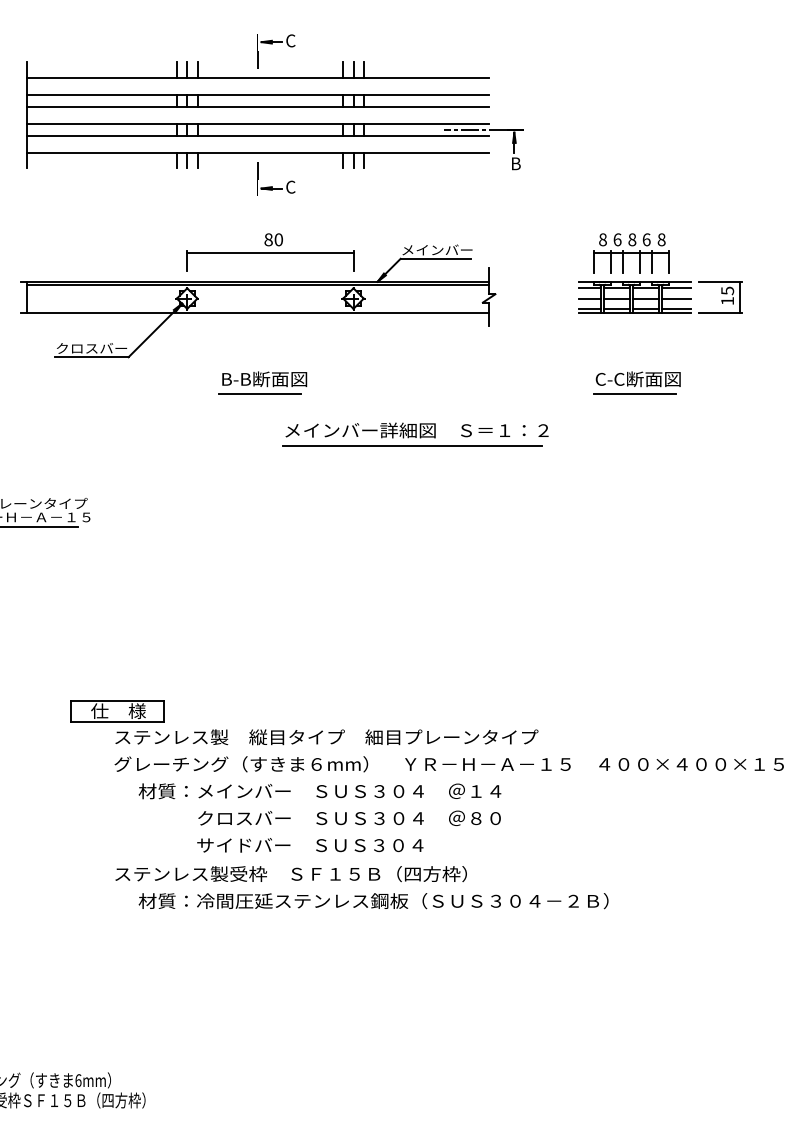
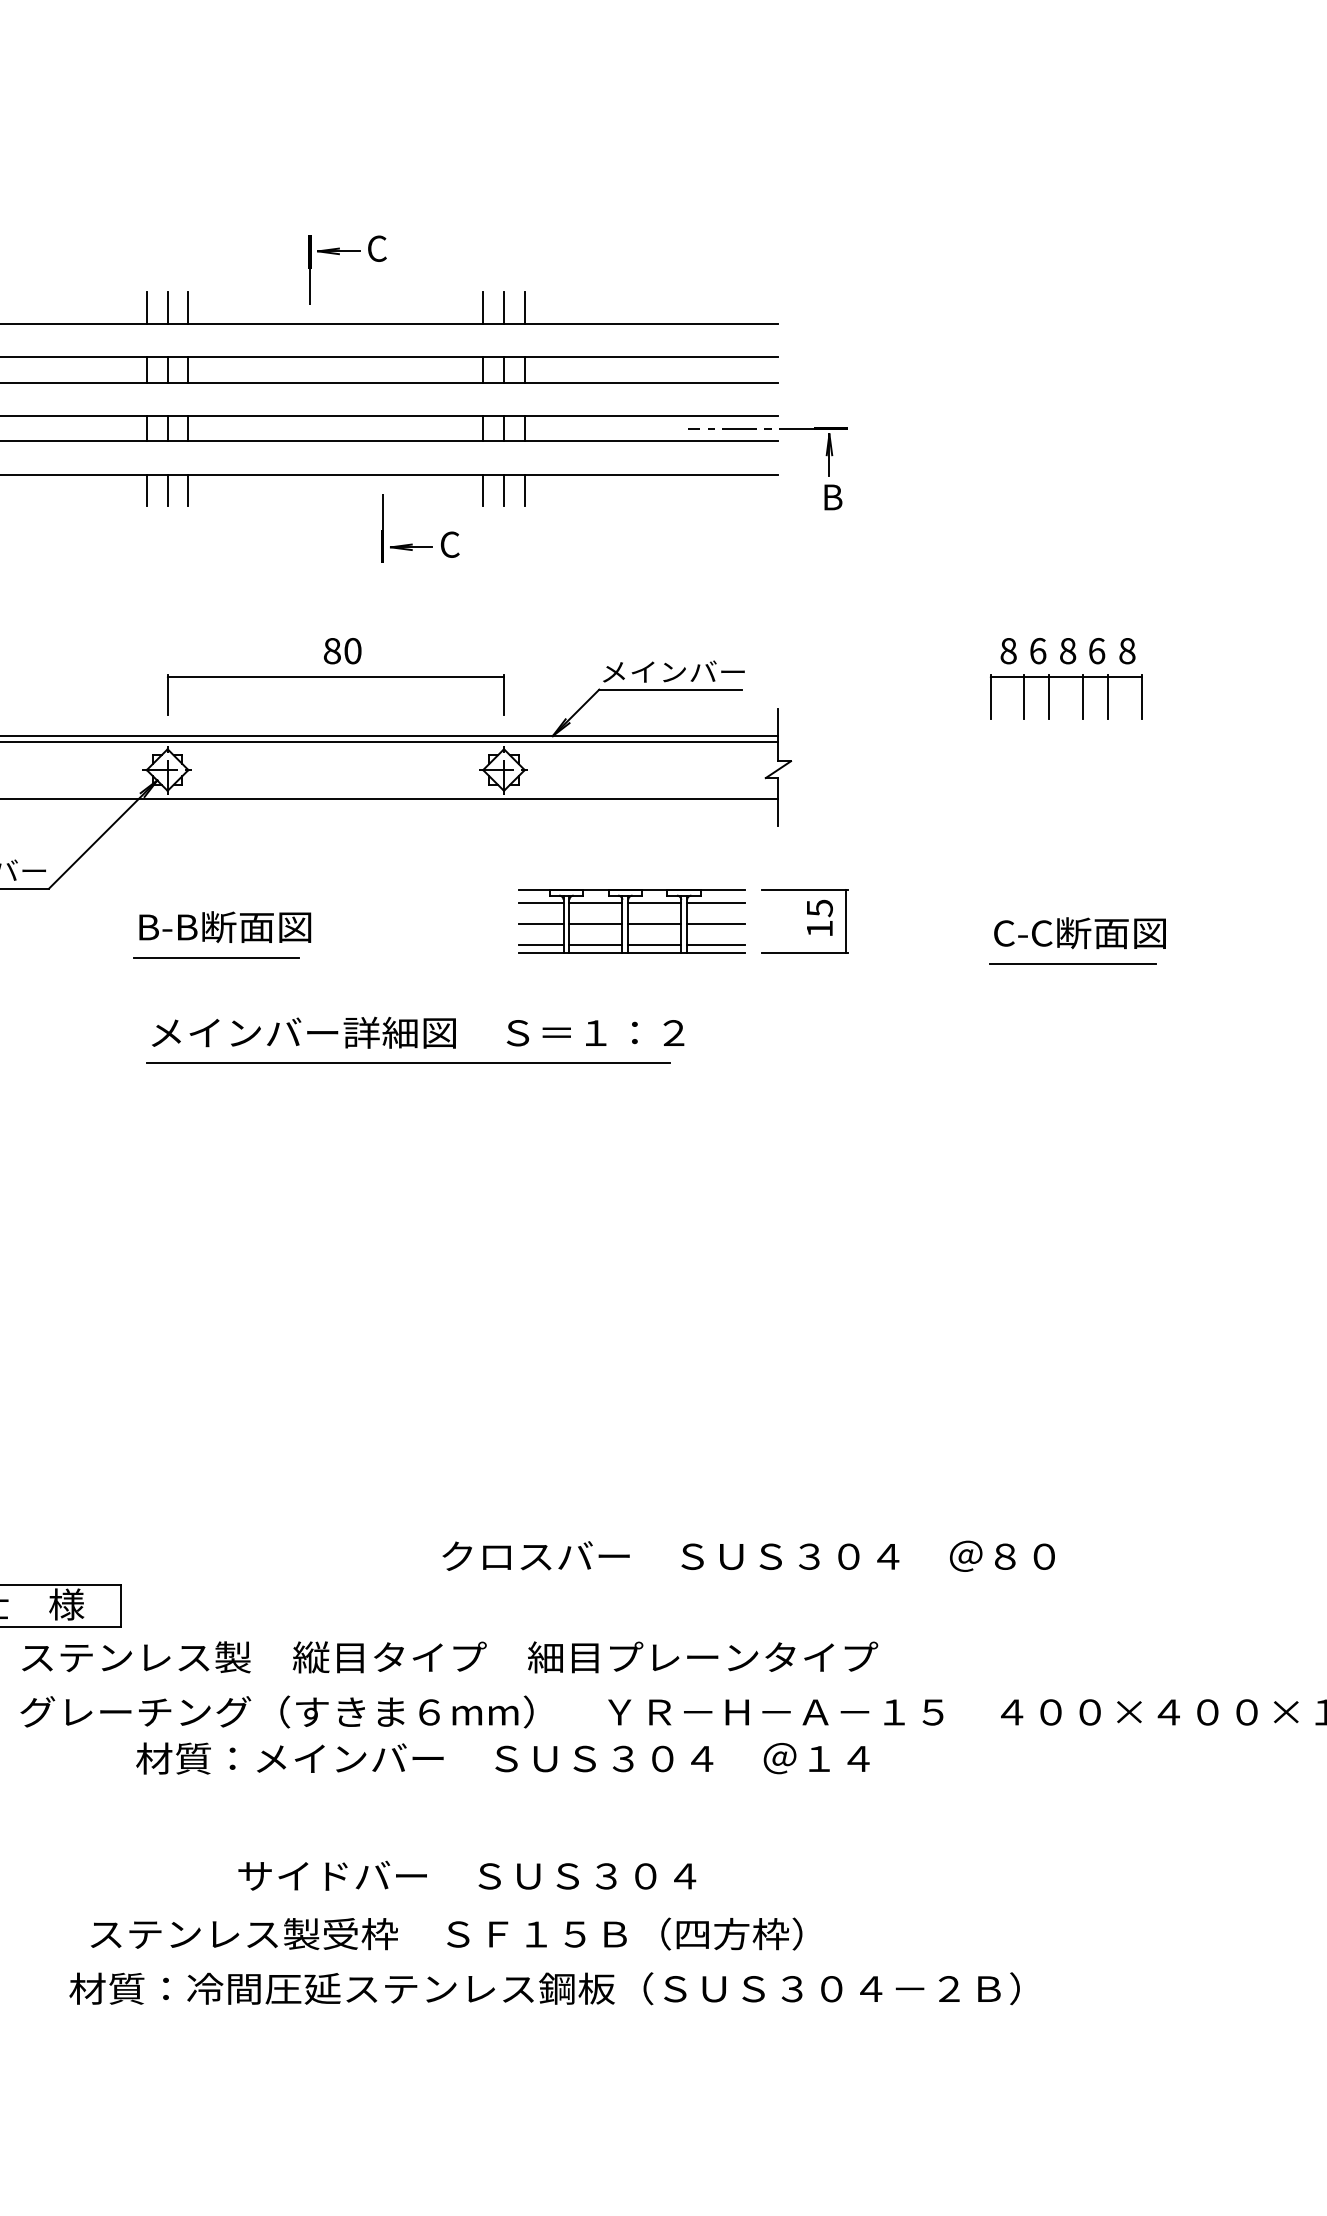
part: (272, 186) -> (412, 543), moved
part: (660, 297) -> (684, 921), moved
part: (262, 382) -> (220, 933), moved
part: (415, 434) -> (414, 1040), moved
text: (319, 791) -> (501, 1758), moved
text: (349, 817) -> (748, 1554), moved
text: (310, 845) -> (467, 1876), moved
text: (290, 874) -> (445, 1934), moved

